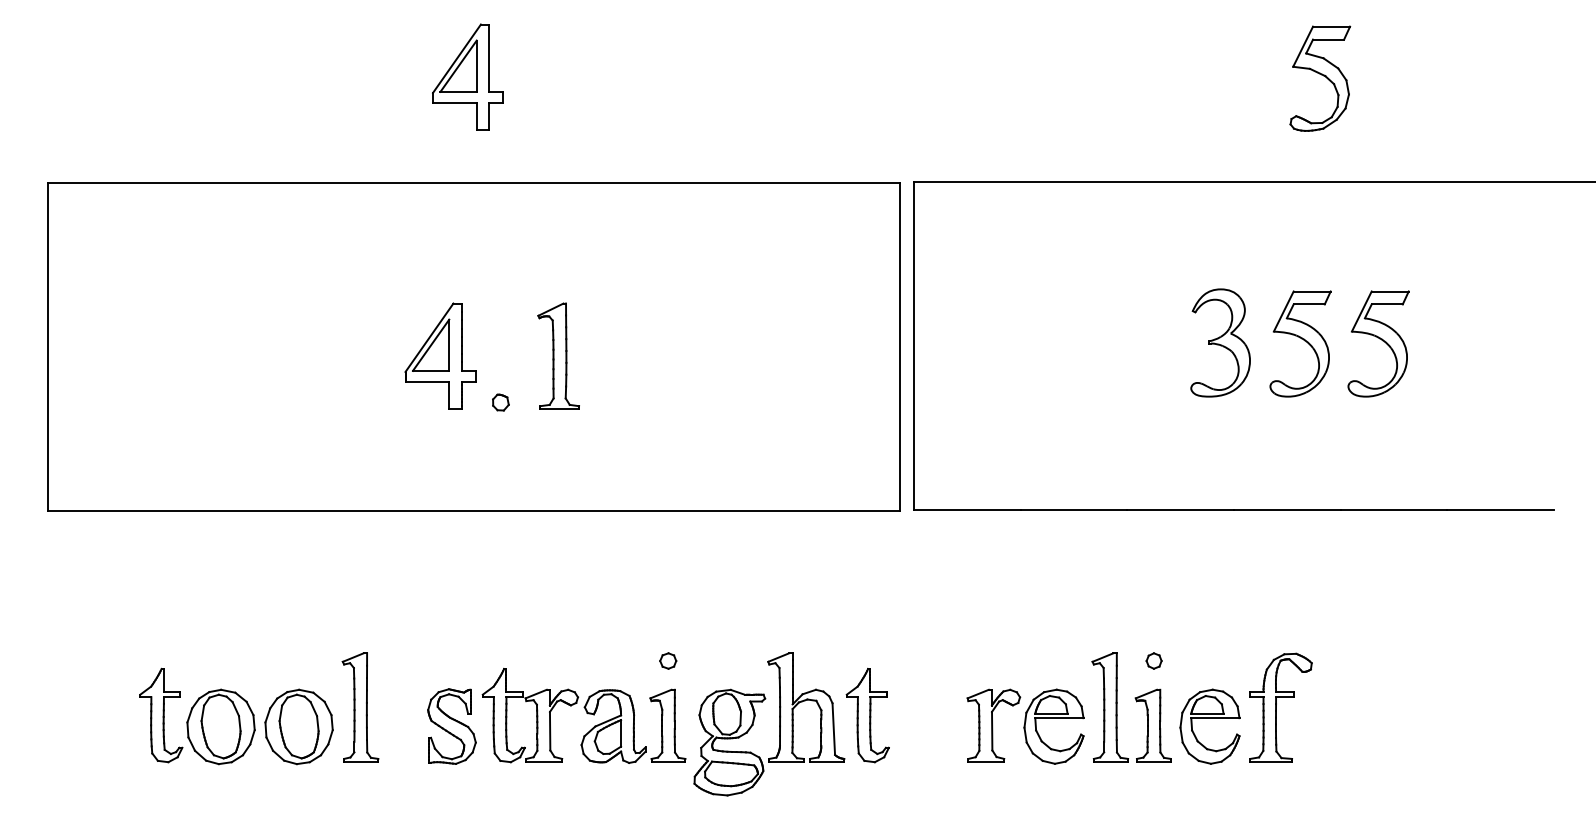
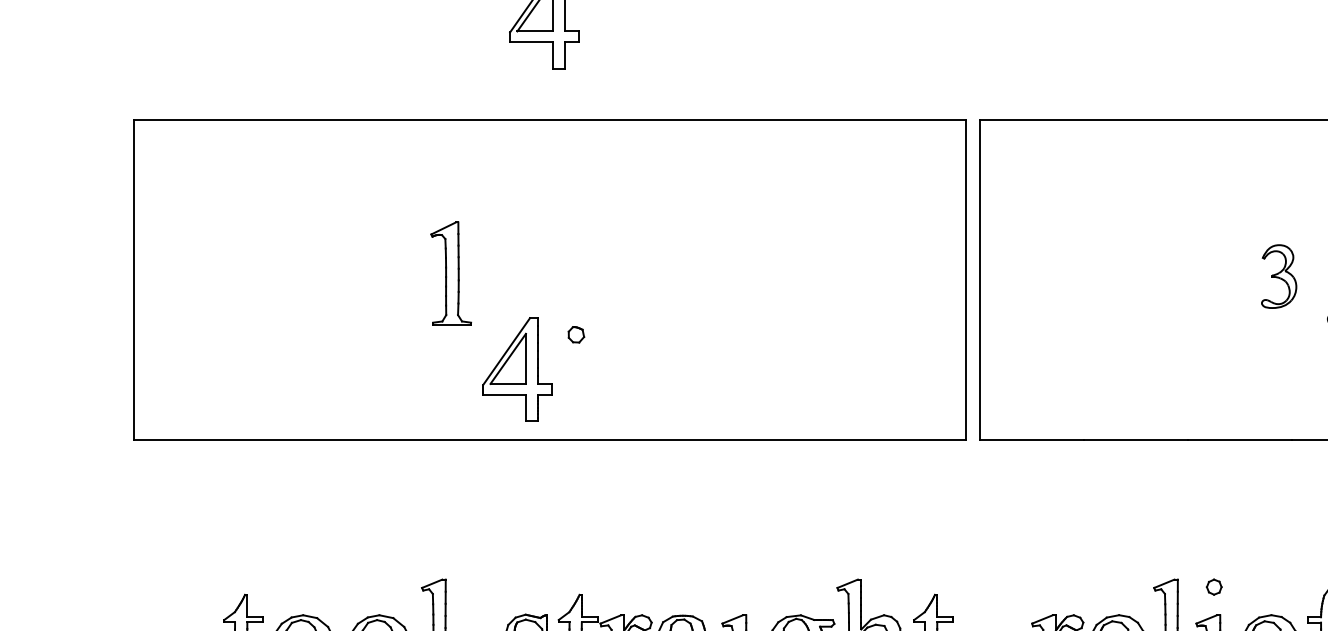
part: (1220, 342) -> (1279, 276), size x0.6
part: (440, 355) -> (517, 368), moved
part: (558, 355) -> (451, 273), moved
part: (668, 660) -> (740, 586), removed

